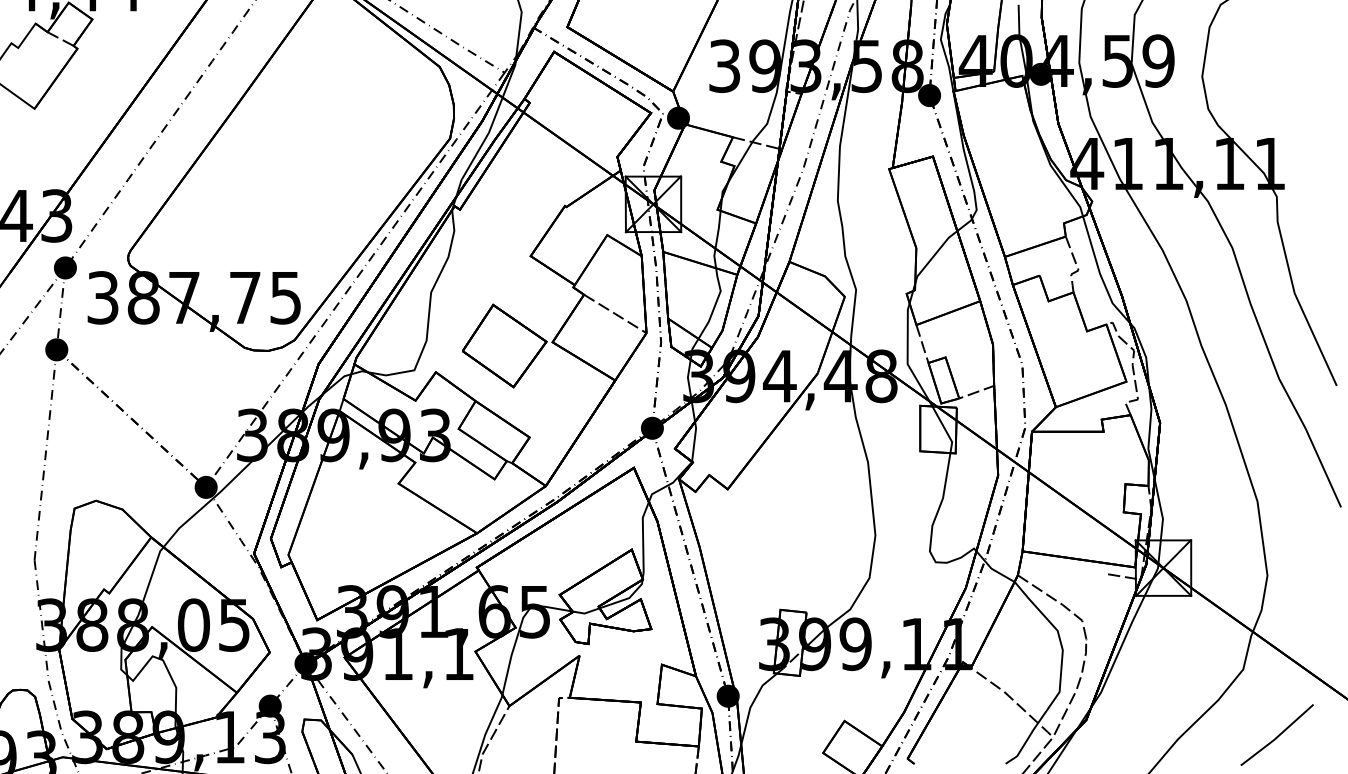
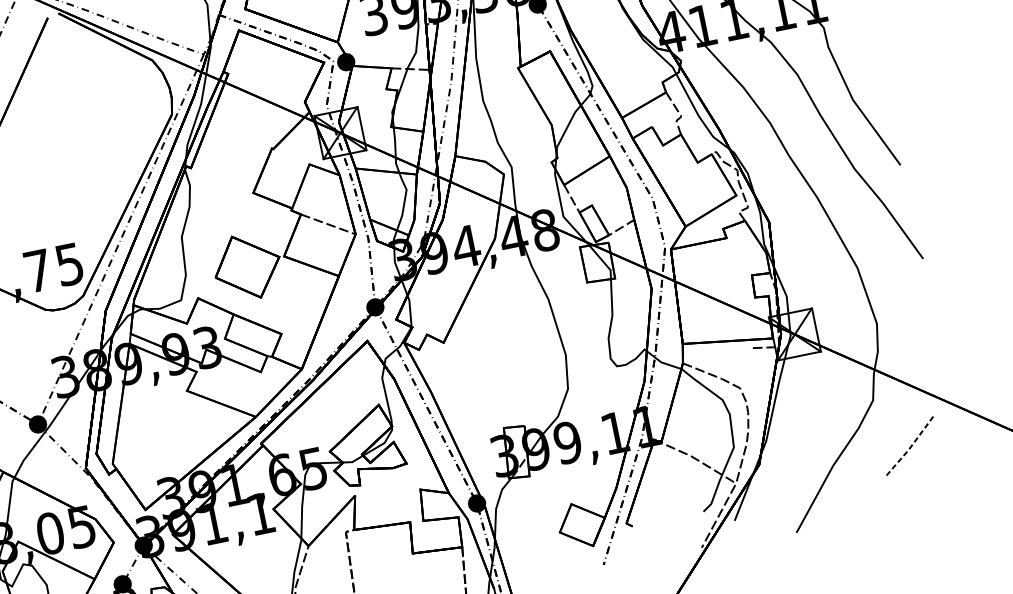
line: (1277, 737) -> (910, 447), solid -> dashed

